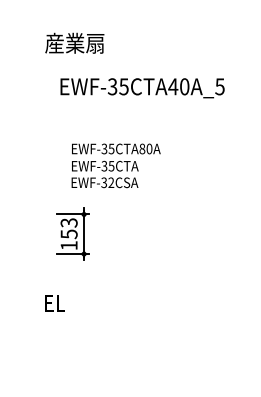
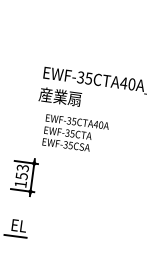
text: (74, 42) -> (60, 96), moved
text: (142, 148) -> (96, 124), EWF-35CTA80A -> EWF-35CTA40A
text: (111, 182) -> (70, 145), EWF-32CSA -> EWF-35CSA
part: (72, 233) -> (24, 175), moved
line: (51, 318) -> (15, 236), added

